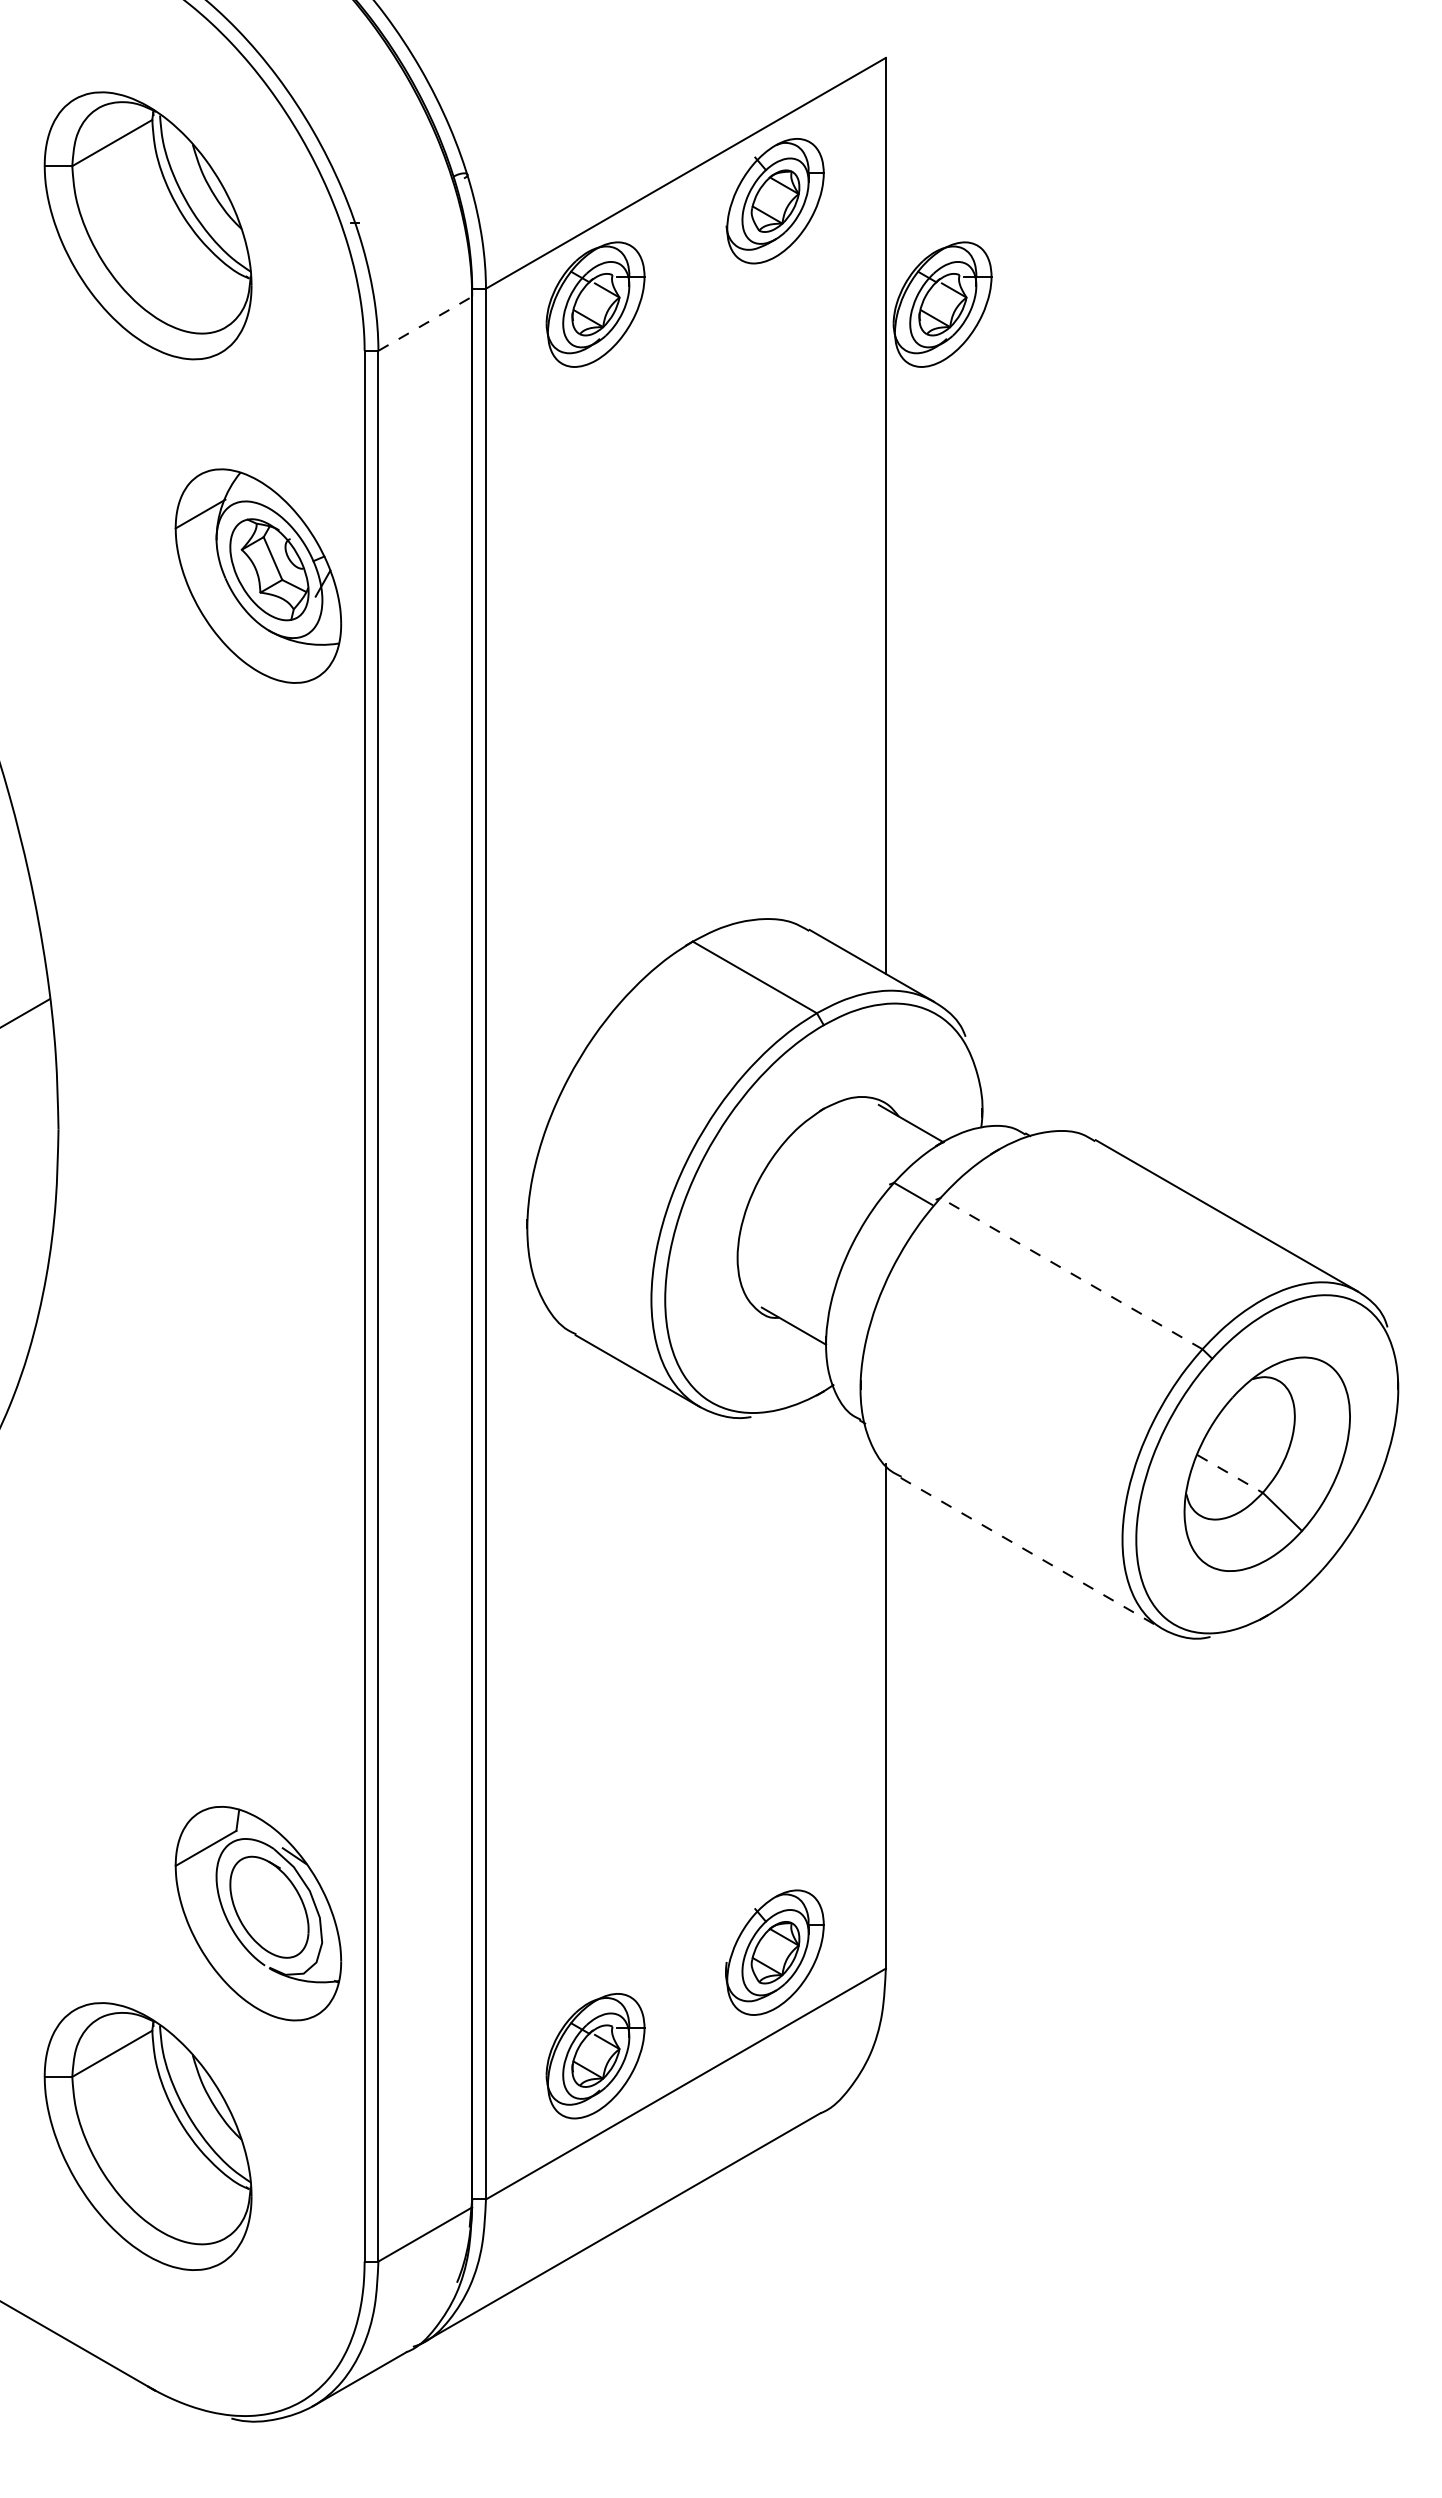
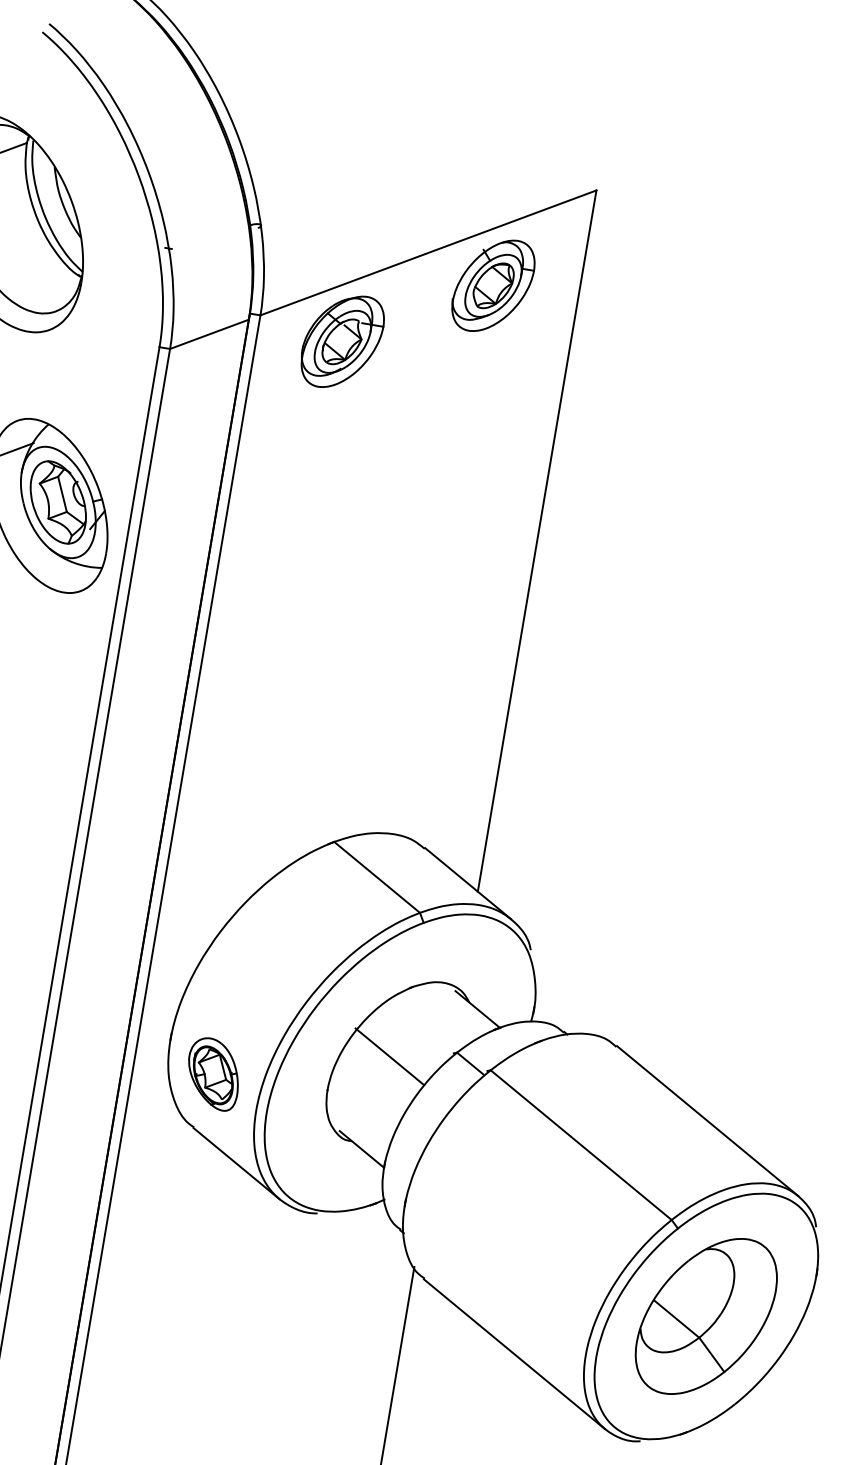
part: (942, 304) -> (607, 386), removed
line: (425, 323) -> (209, 334), dashed -> solid
line: (808, 1201) -> (389, 1055), added
part: (589, 1261) -> (213, 1073), added
line: (1071, 1273) -> (581, 1145), dashed -> solid
line: (1230, 1473) -> (677, 1318), dashed -> solid
line: (1032, 1553) -> (515, 1354), dashed -> solid

